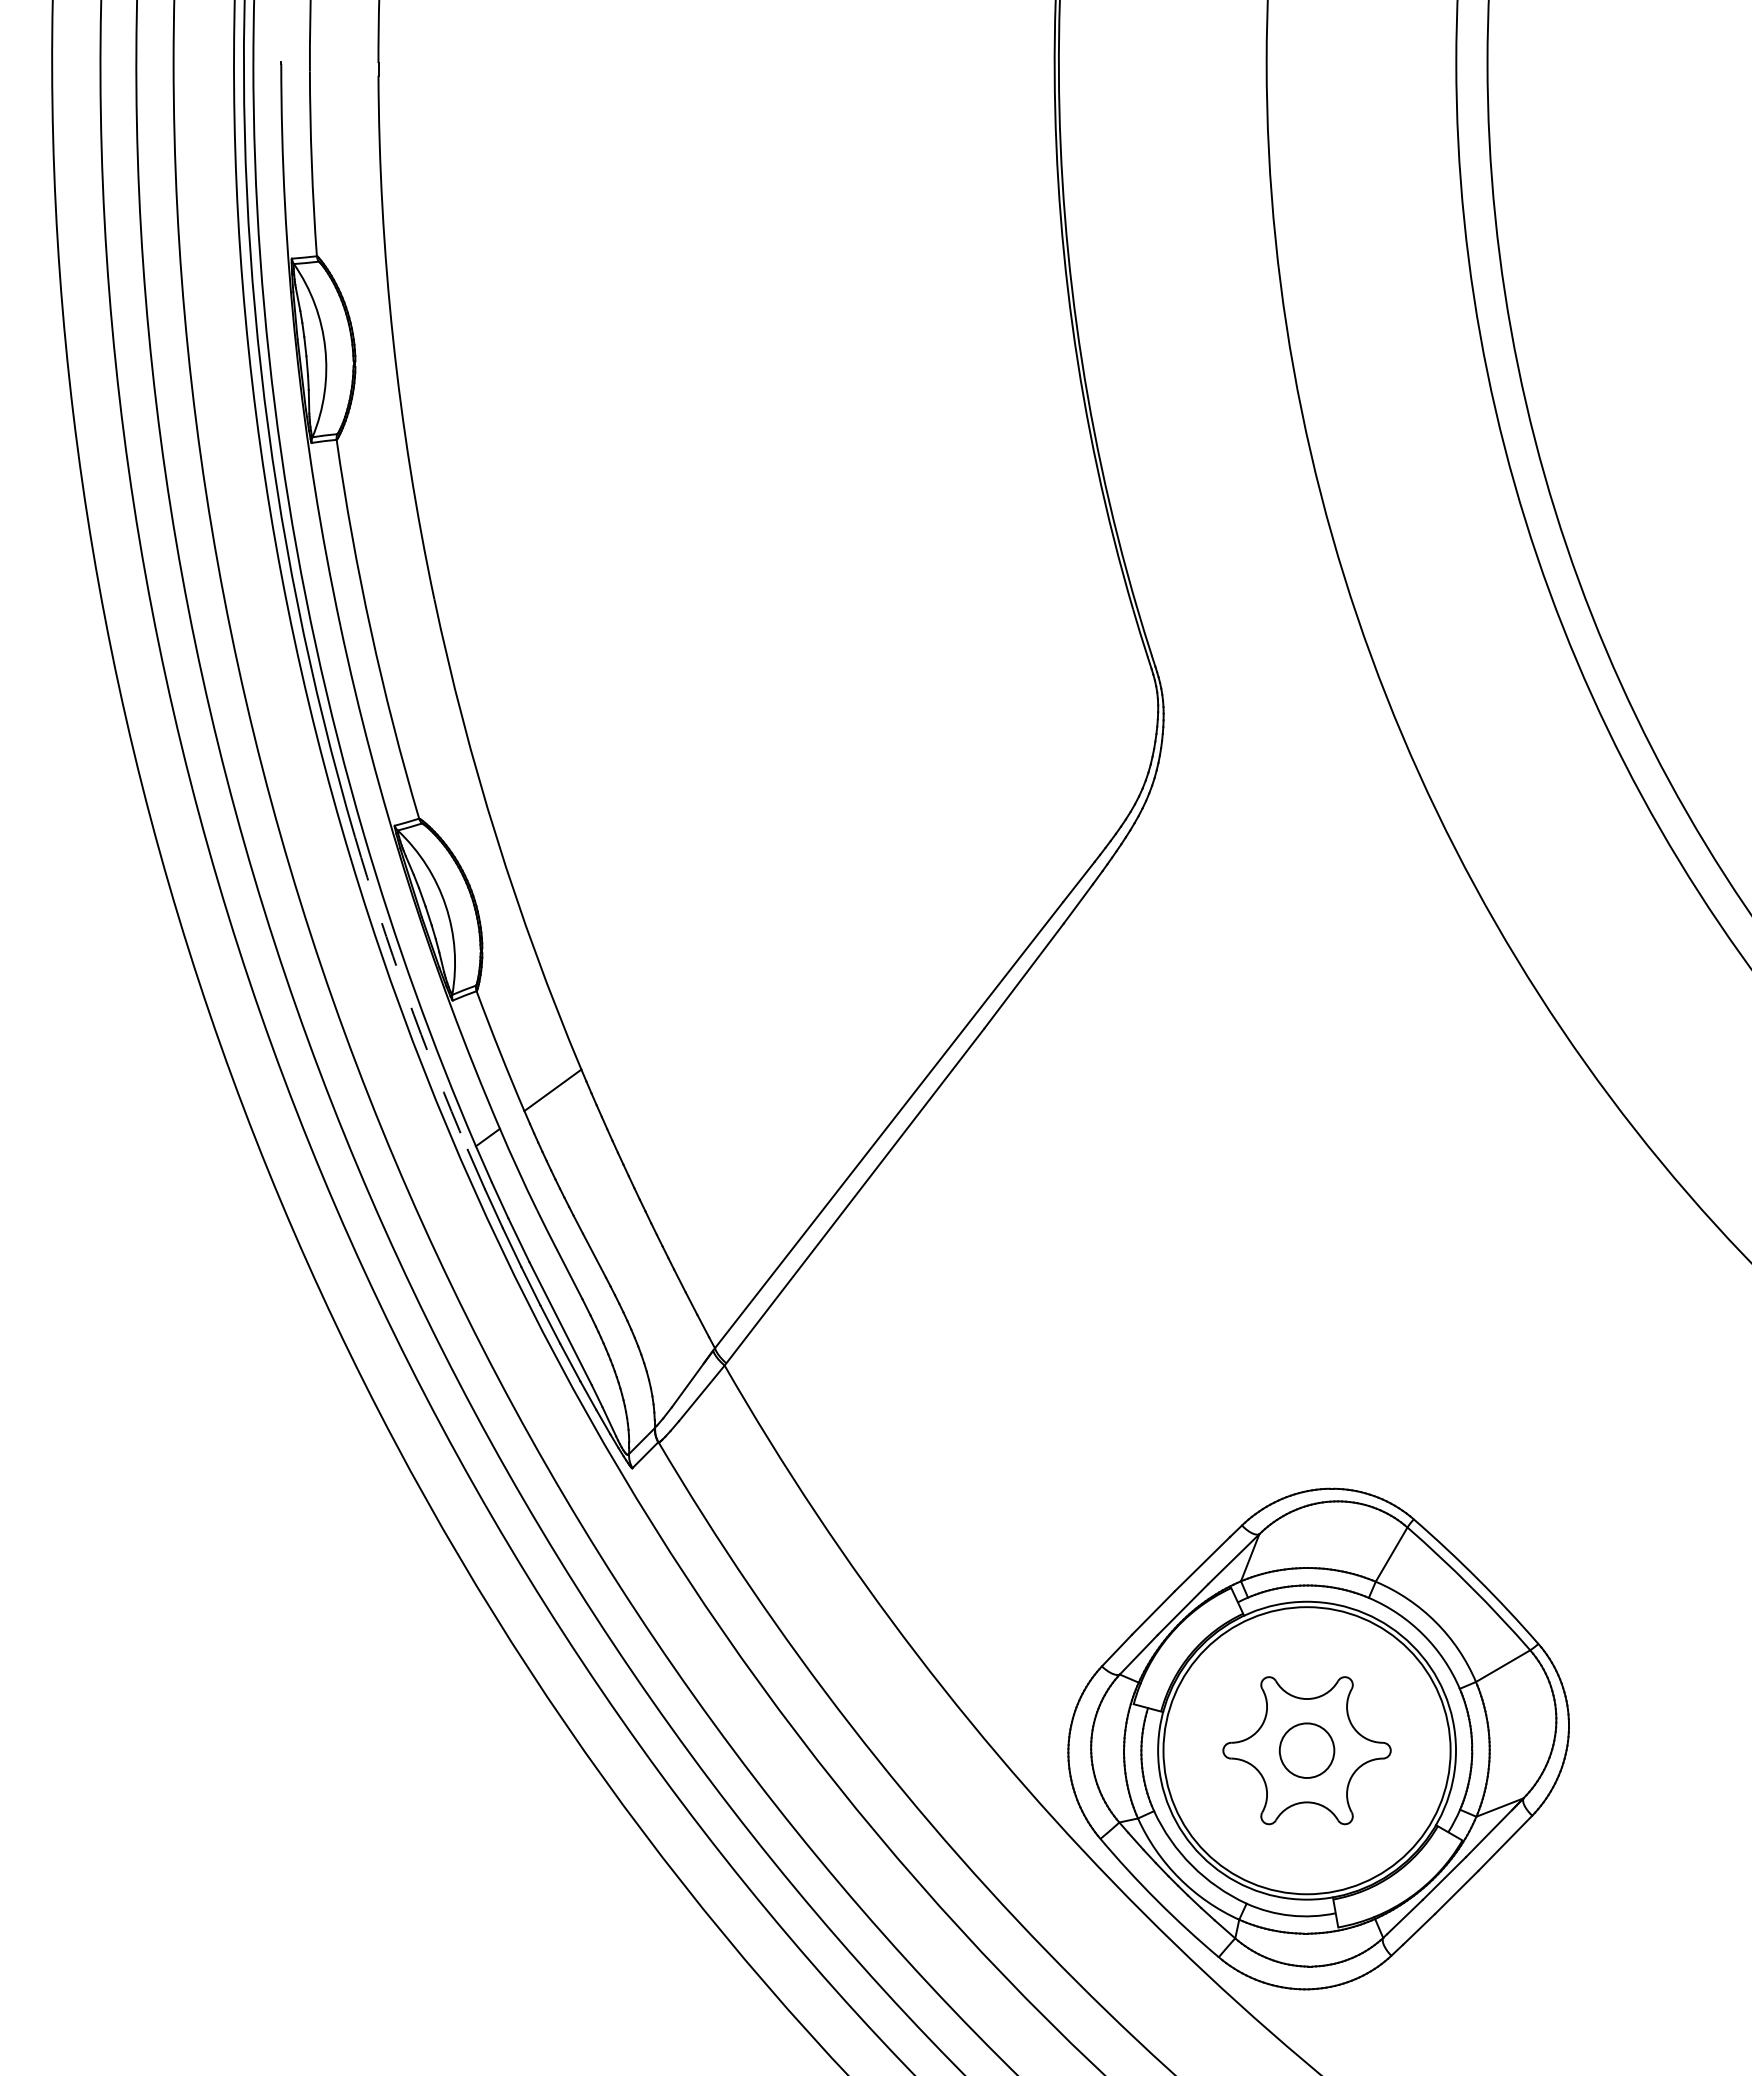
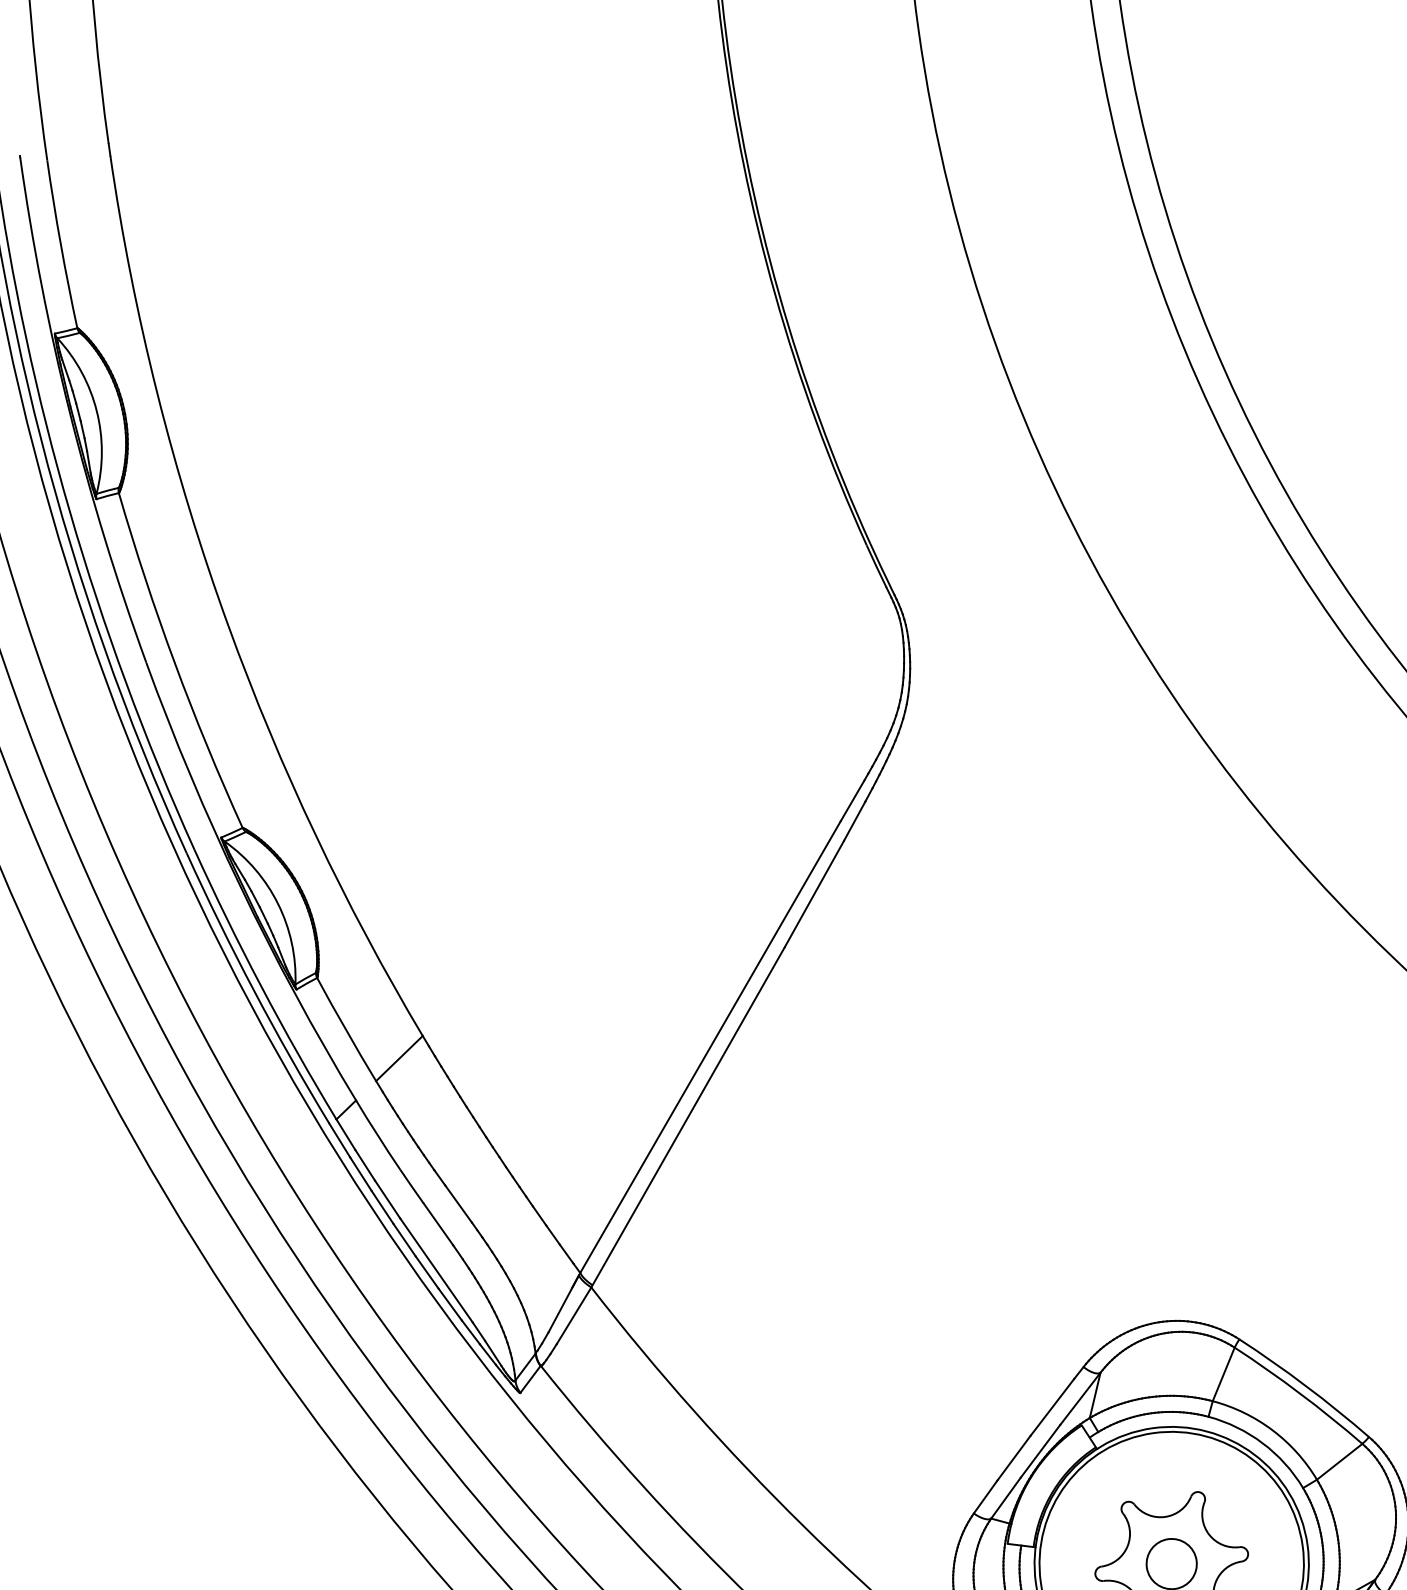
arc: (406, 995) -> (253, 990), dashed -> solid

